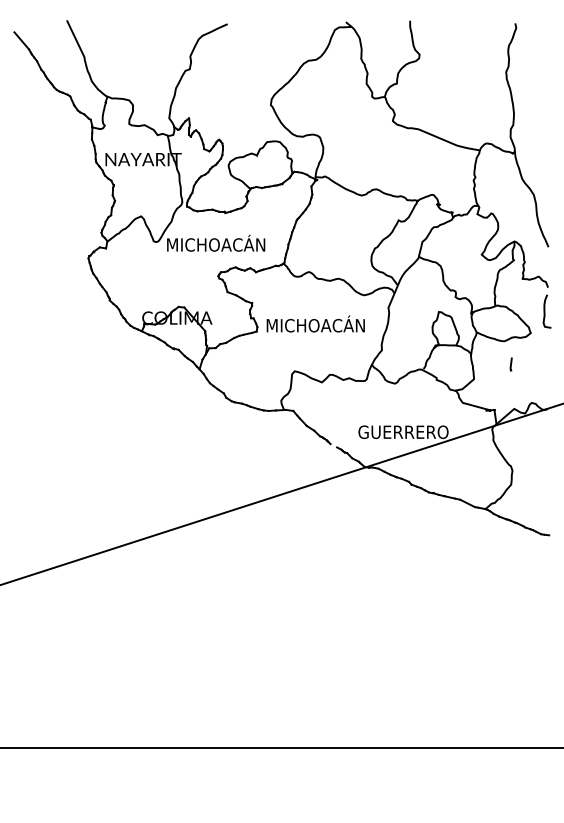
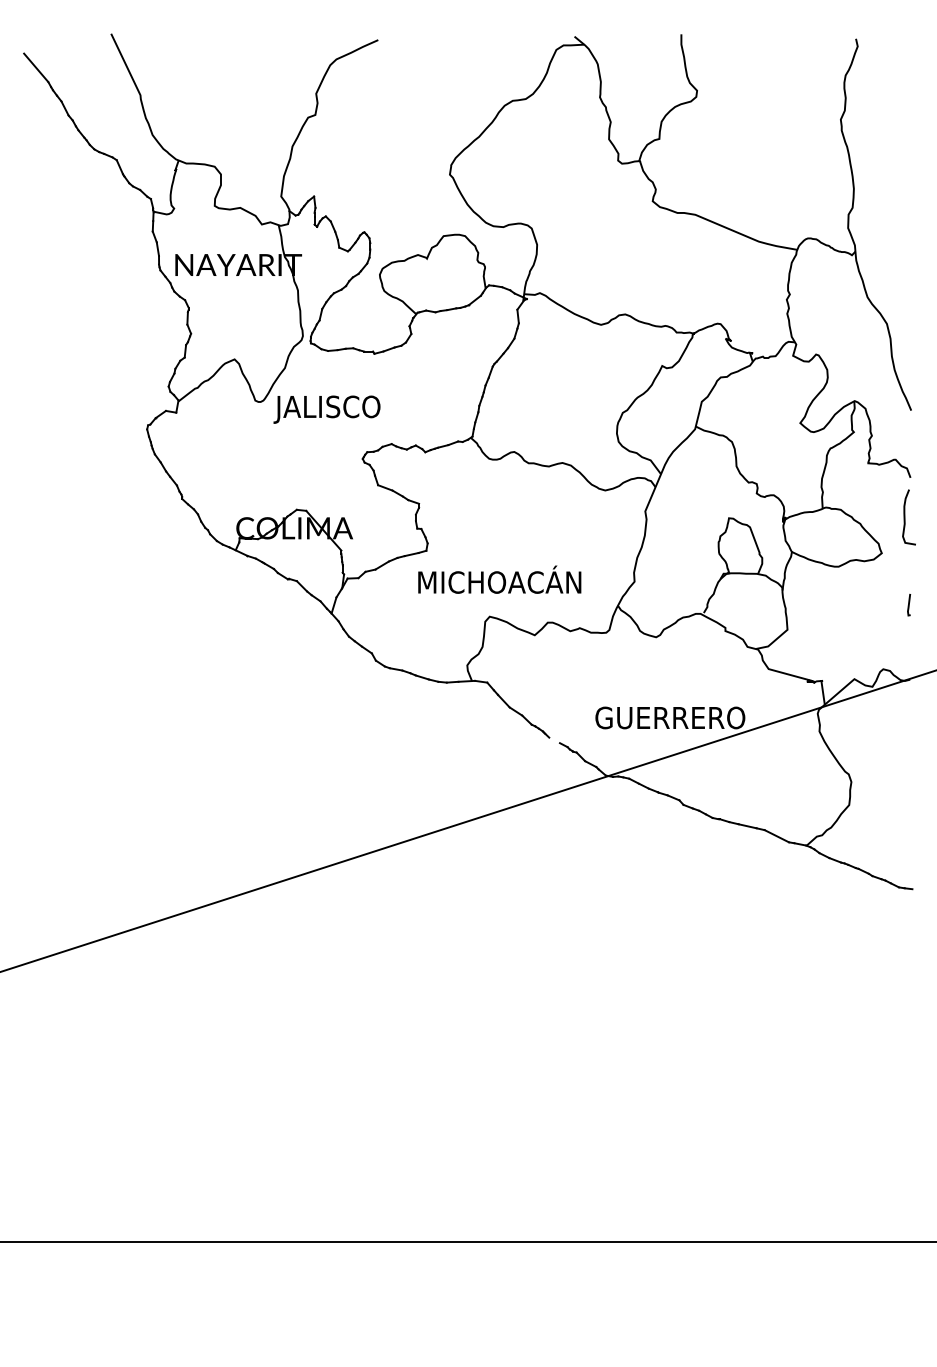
text: (214, 244) -> (356, 406), MICHOACÁN -> JALISCO
text: (315, 323) -> (499, 578), moved
line: (510, 364) -> (907, 605), moved

